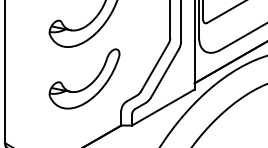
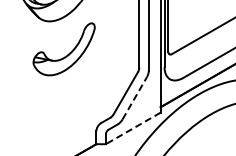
line: (164, 72) -> (134, 97), solid -> dashed
part: (89, 83) -> (68, 107), removed
line: (163, 107) -> (133, 128), solid -> dashed

